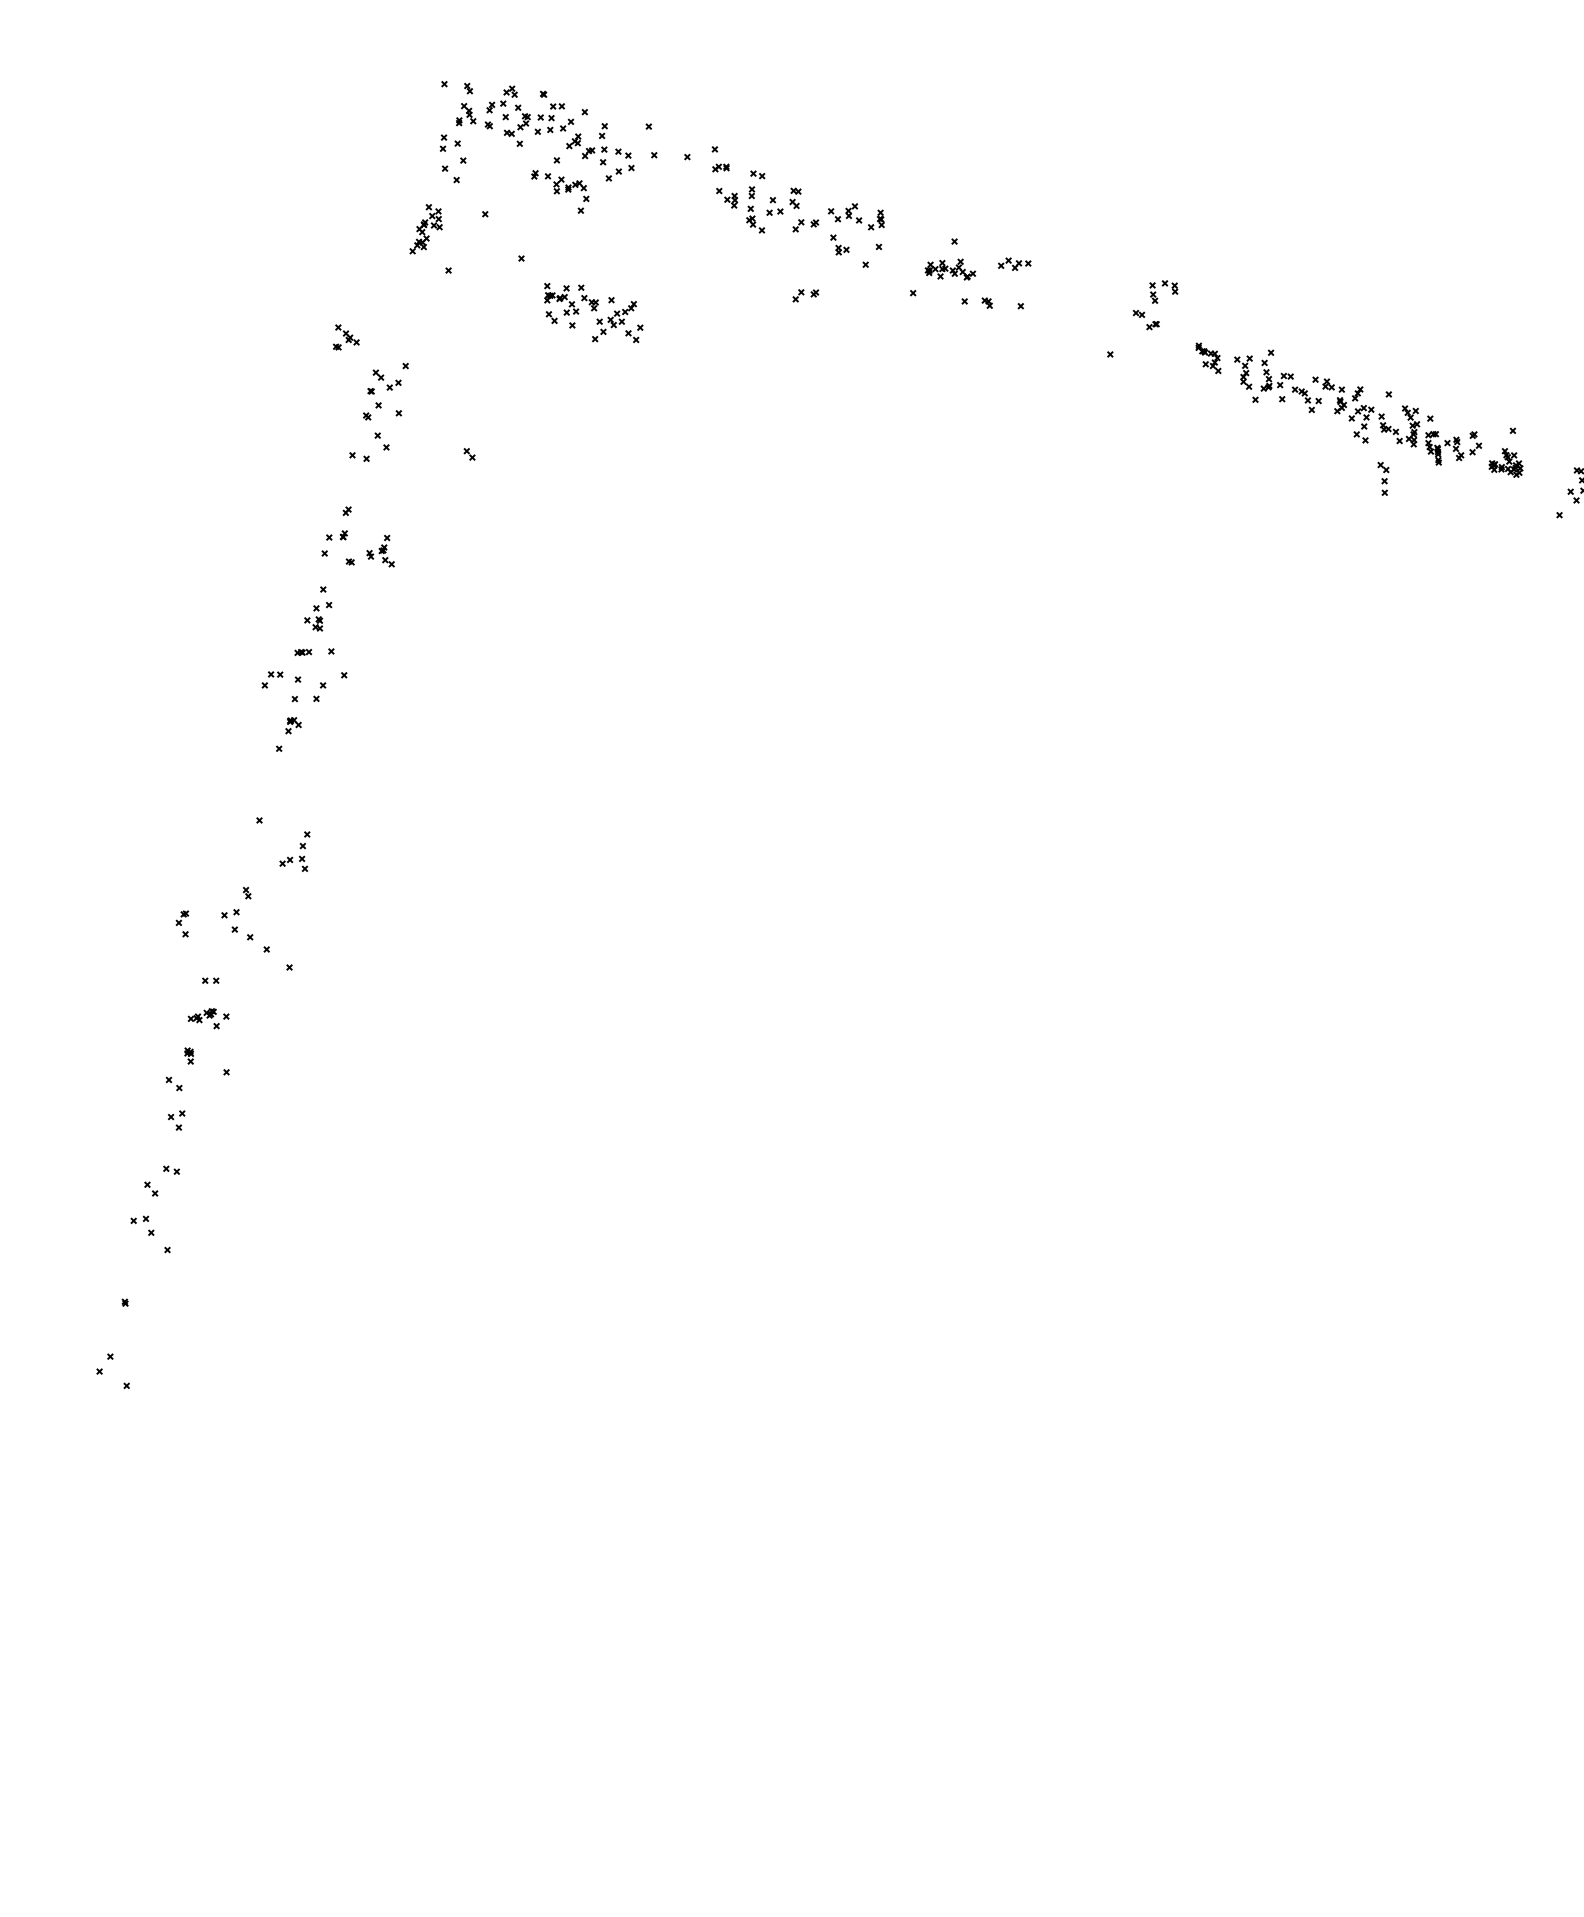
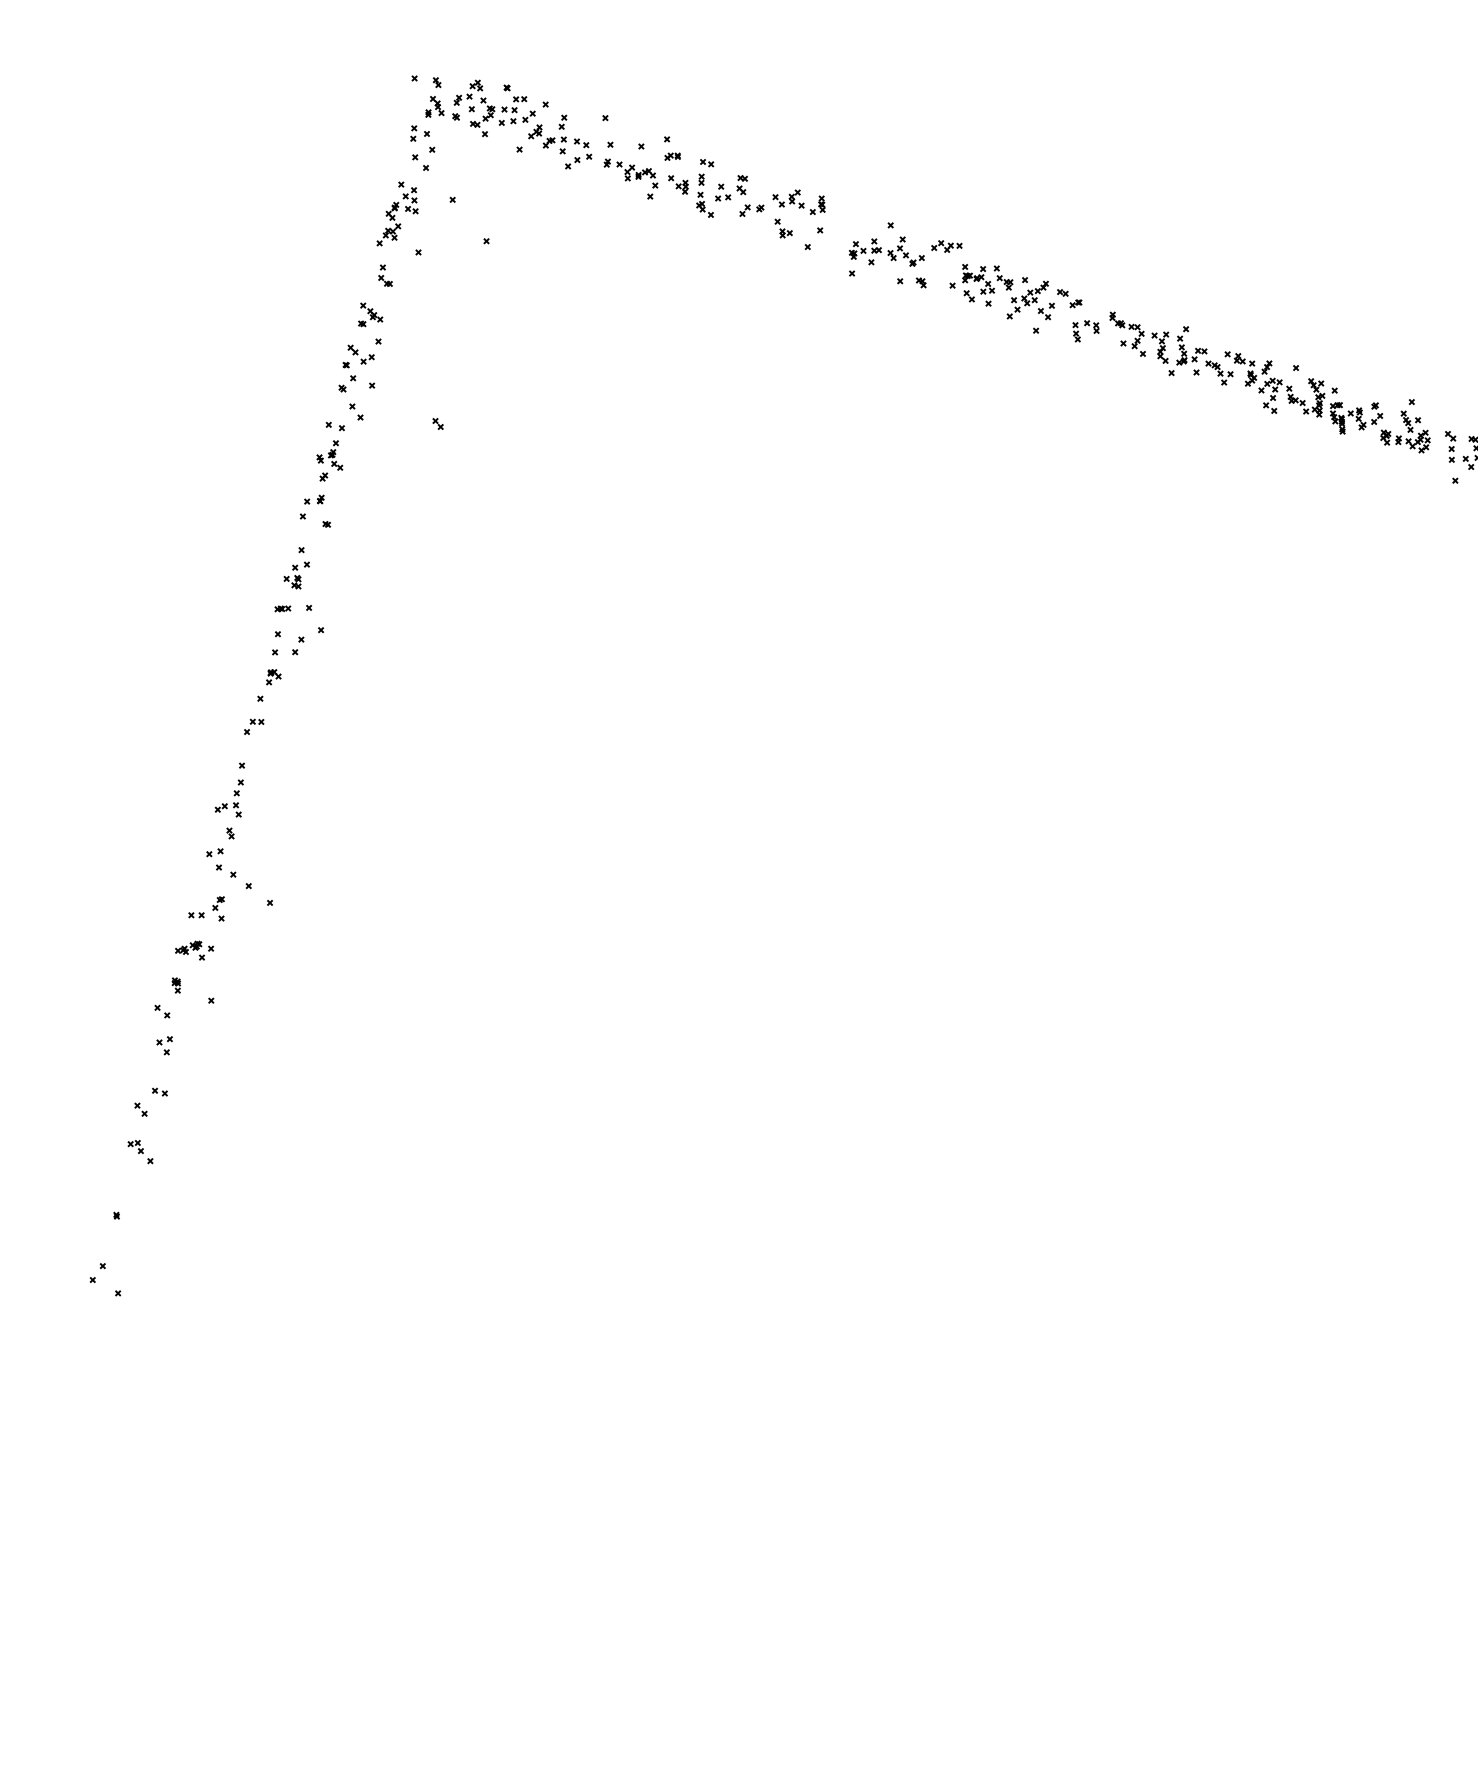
part: (560, 191) -> (631, 178), moved
part: (425, 228) -> (396, 213), size x1.43
part: (950, 269) -> (886, 251), size x1.67
part: (1163, 291) -> (1085, 330), moved
part: (413, 295) -> (385, 275), added
part: (805, 295) -> (751, 275), removed
part: (593, 313) -> (1008, 292), moved
part: (346, 337) -> (370, 314), moved
part: (1208, 358) -> (1127, 334), size x1.67
part: (1505, 462) -> (1404, 431), size x1.67
part: (1383, 478) -> (1450, 446), moved
part: (380, 550) -> (329, 454), moved
part: (272, 679) -> (254, 726), moved
part: (294, 851) -> (228, 798), moved
part: (182, 923) -> (218, 908), moved
part: (150, 1234) -> (140, 1152), size x0.62

